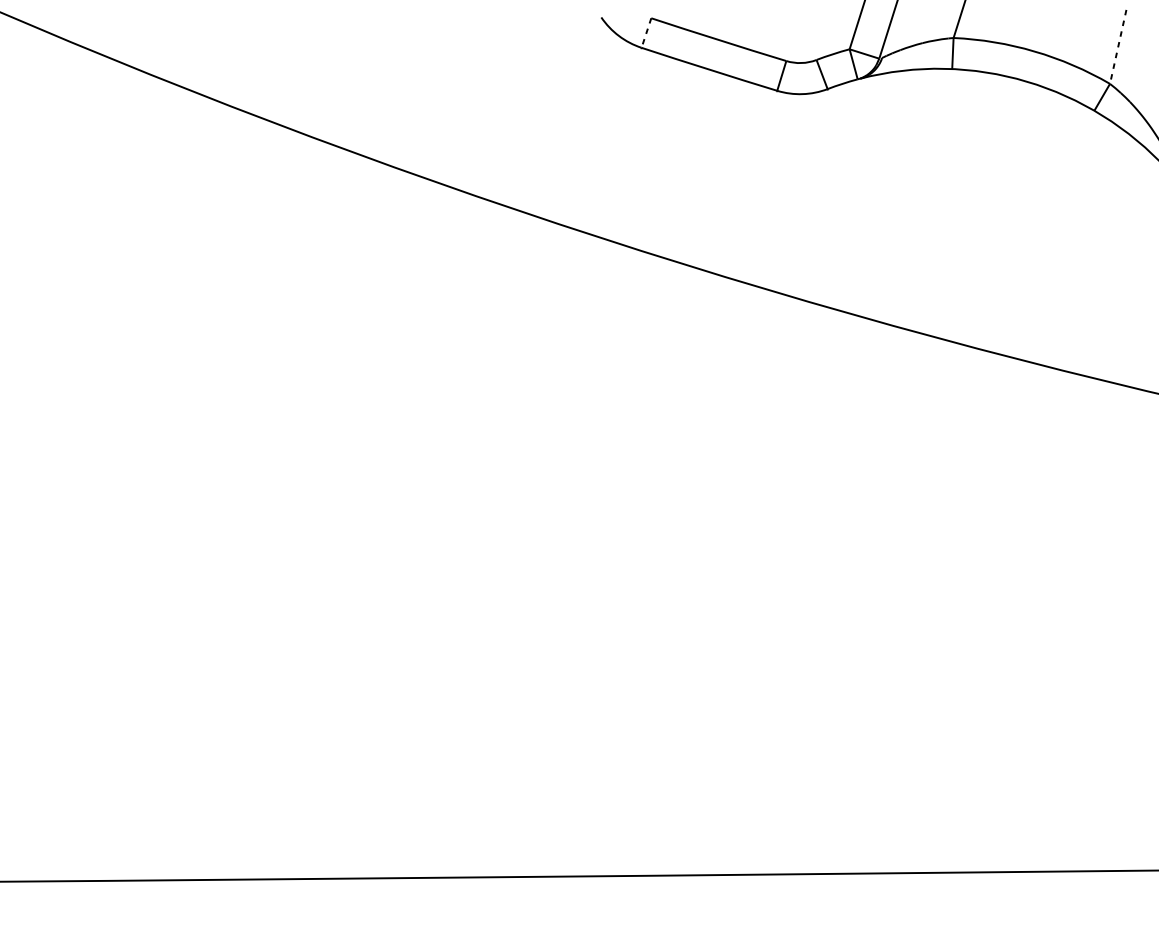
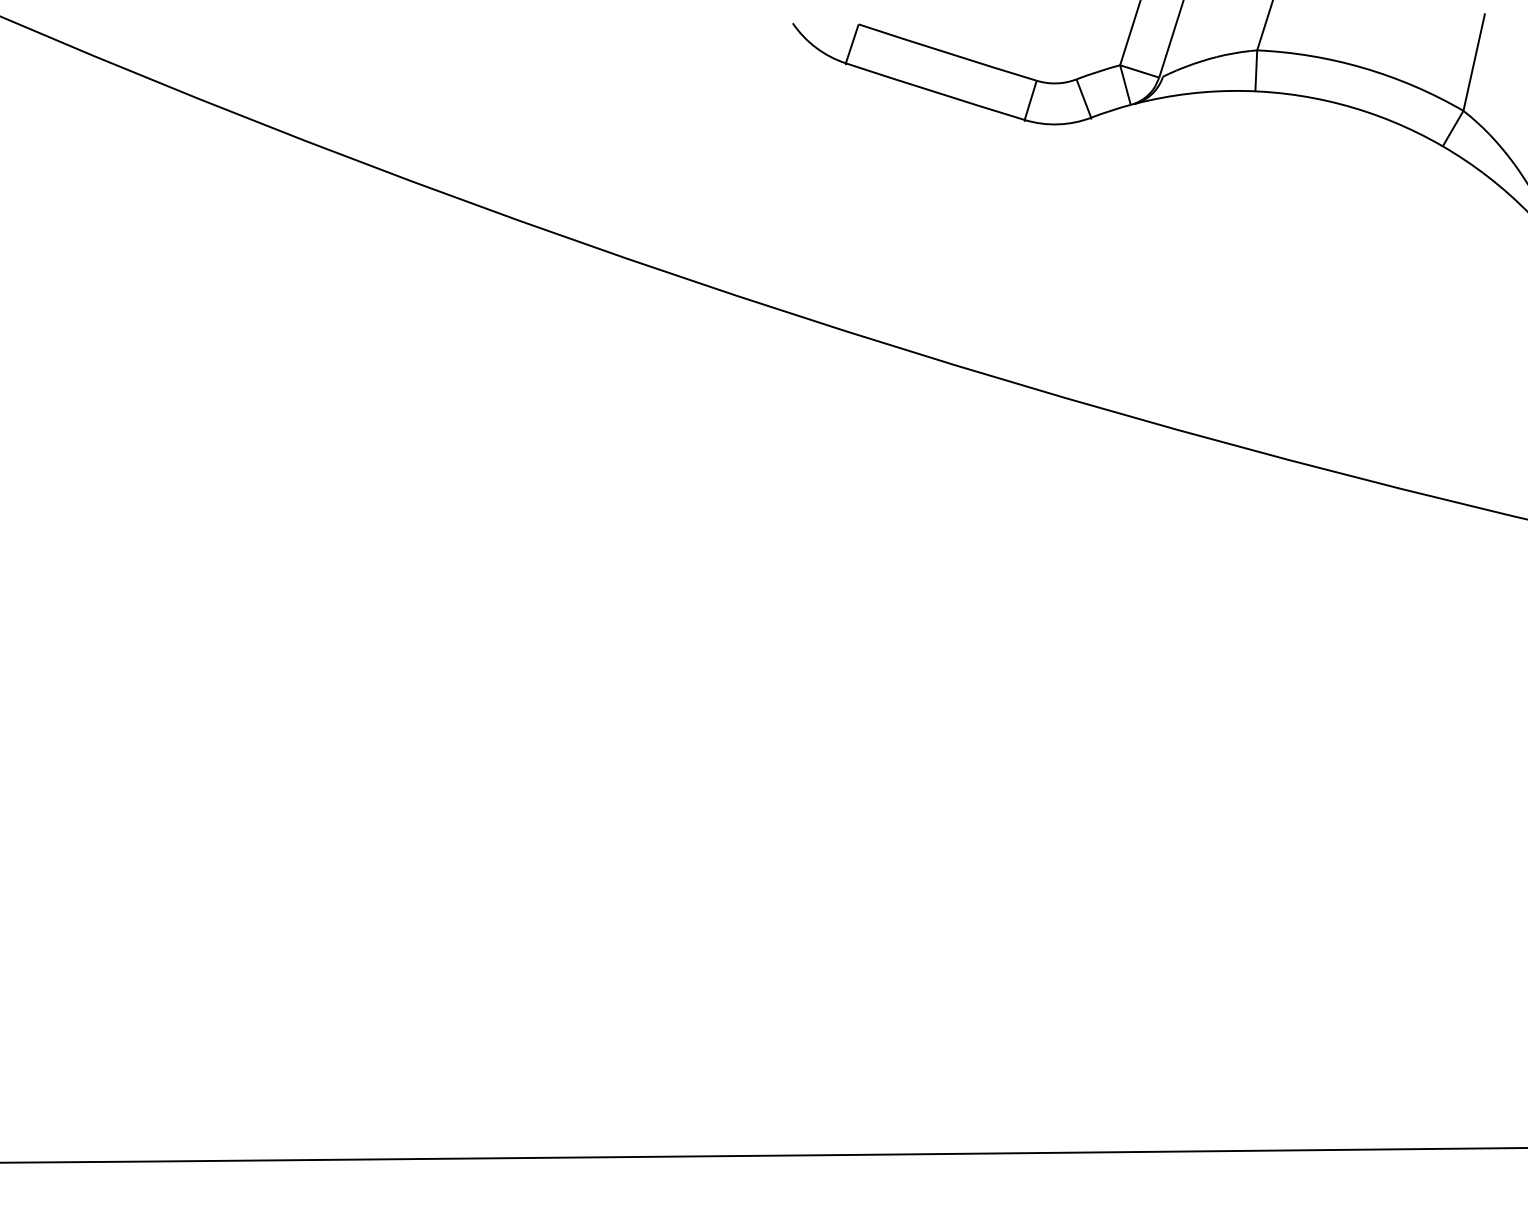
line: (646, 32) -> (852, 43), dashed -> solid
line: (1118, 47) -> (1474, 62), dashed -> solid

